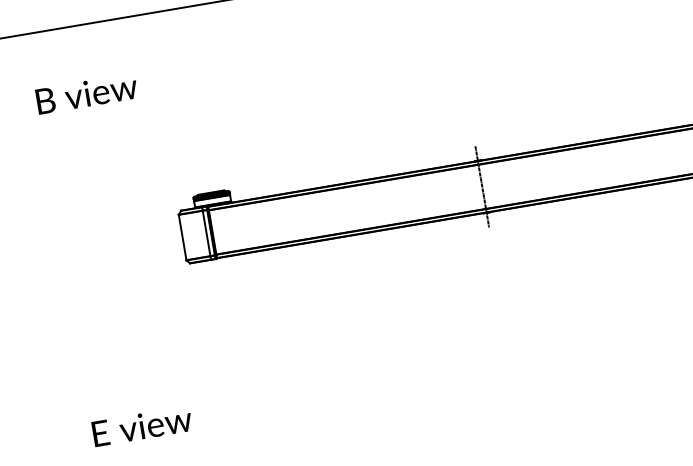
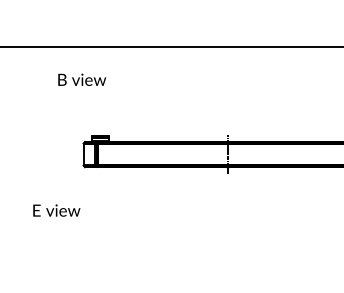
text: (87, 93) -> (82, 79), moved
text: (141, 426) -> (56, 210), moved

